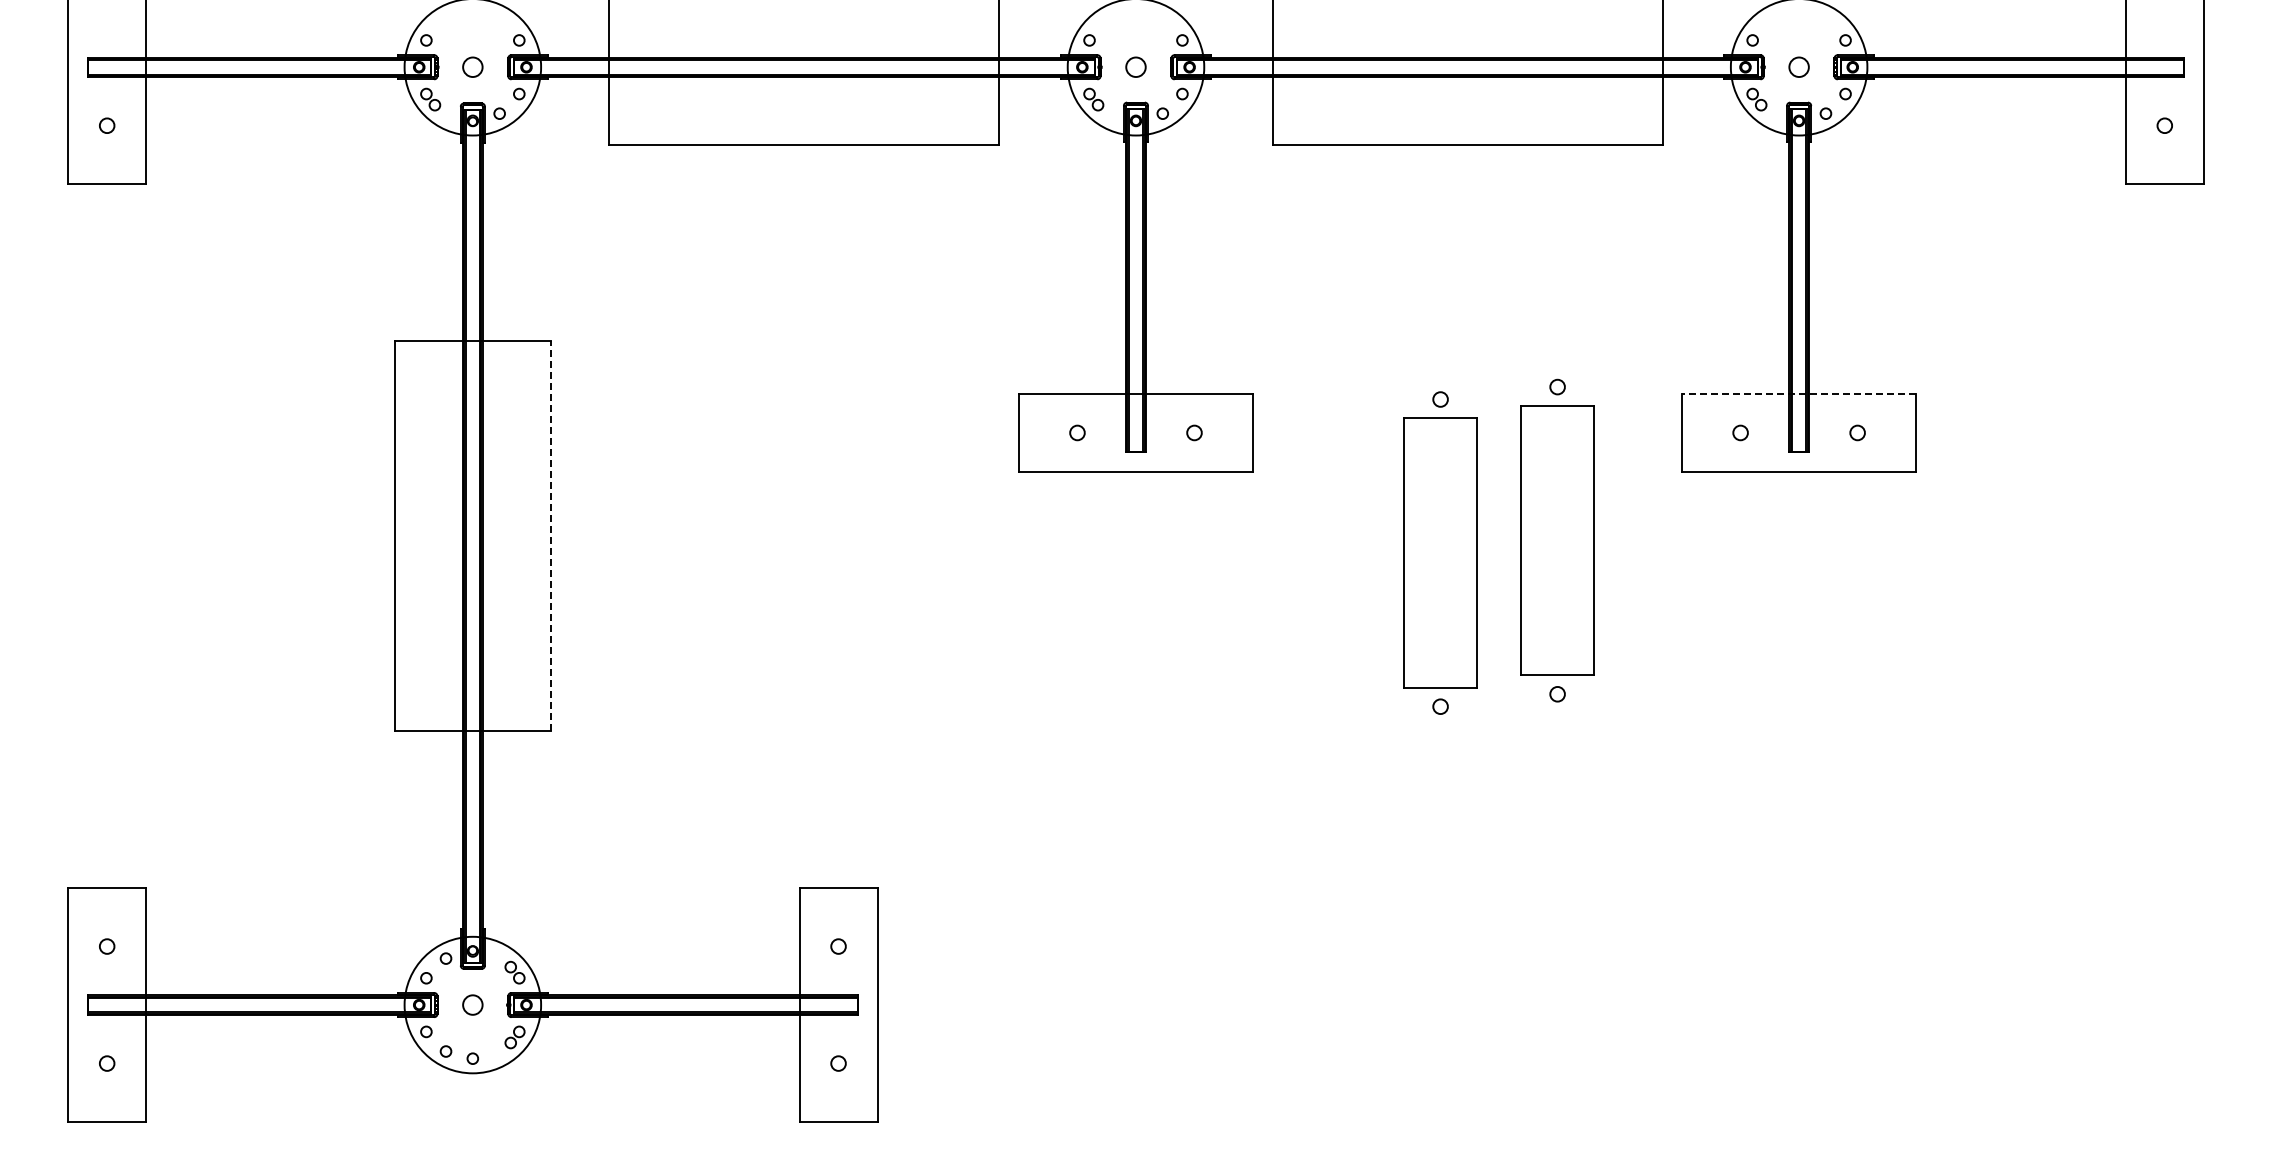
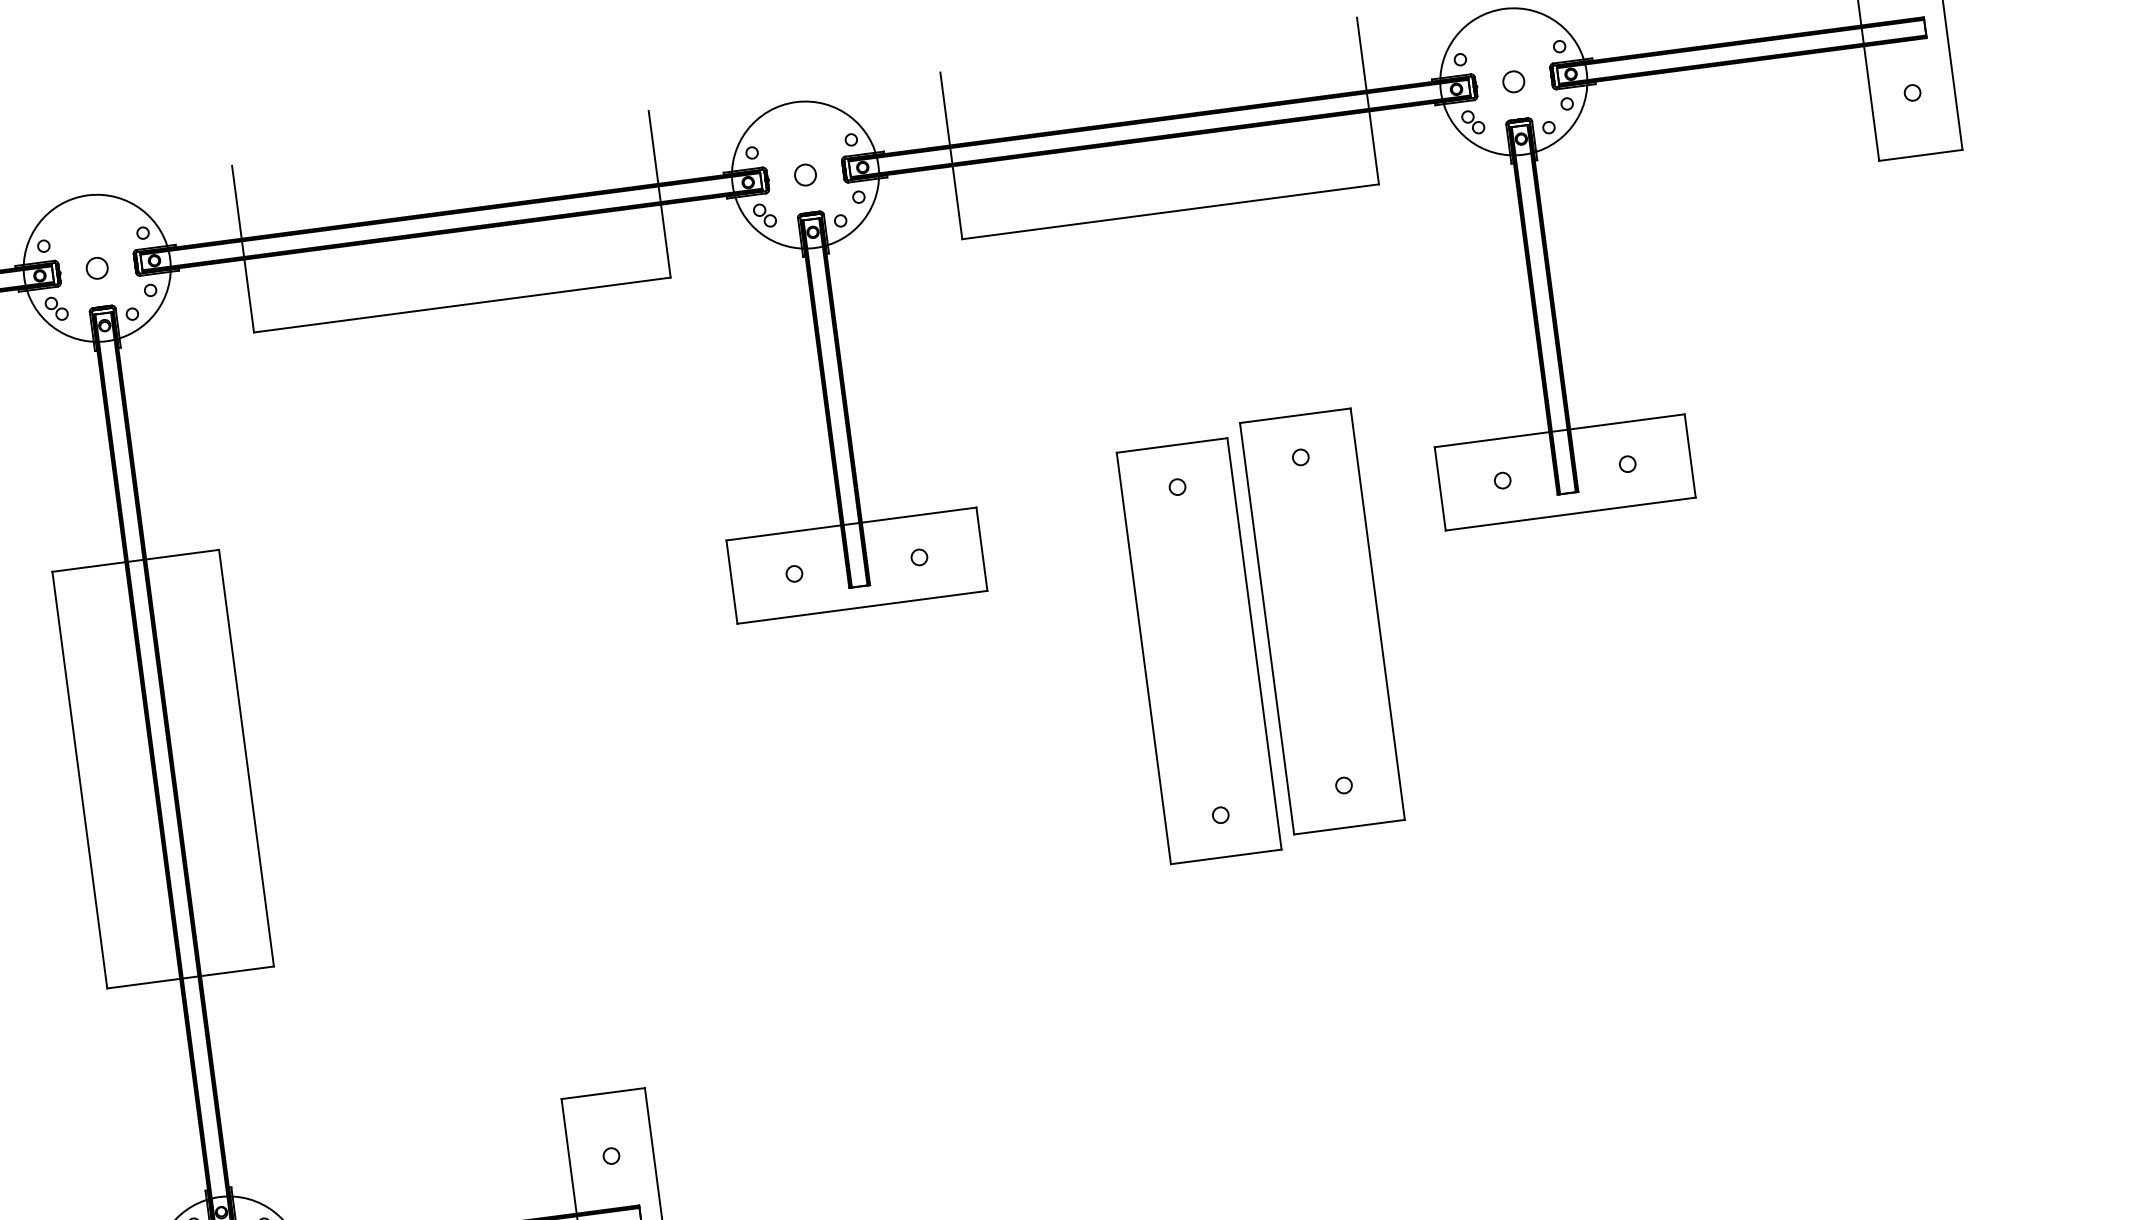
line: (1798, 393) -> (1559, 430), dashed -> solid
line: (550, 535) -> (246, 757), dashed -> solid
part: (1557, 540) -> (1322, 621), size x1.43
part: (1440, 553) -> (1199, 651), size x1.43

